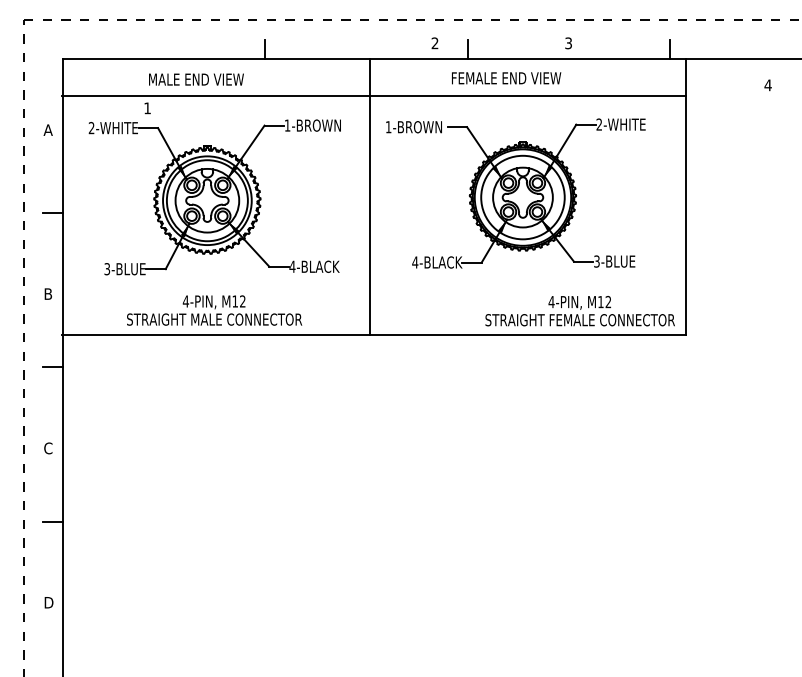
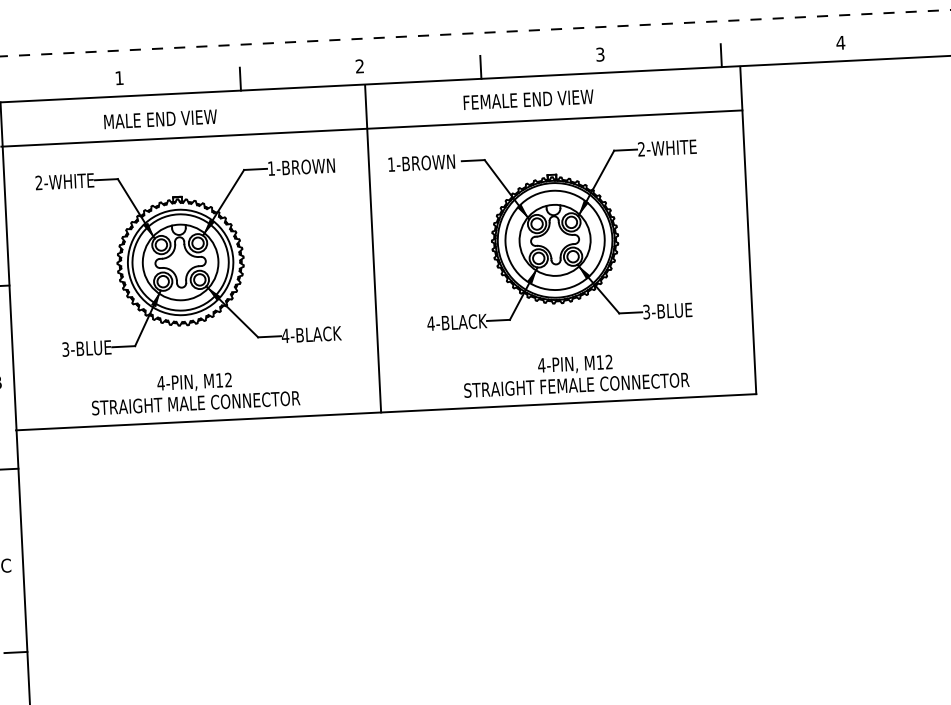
text: (434, 43) -> (359, 66), moved
text: (767, 85) -> (840, 43), moved
text: (147, 108) -> (119, 78), moved
text: (579, 311) -> (575, 374), moved

